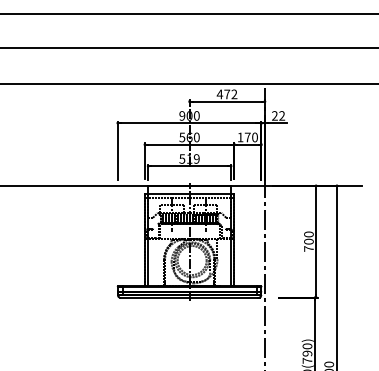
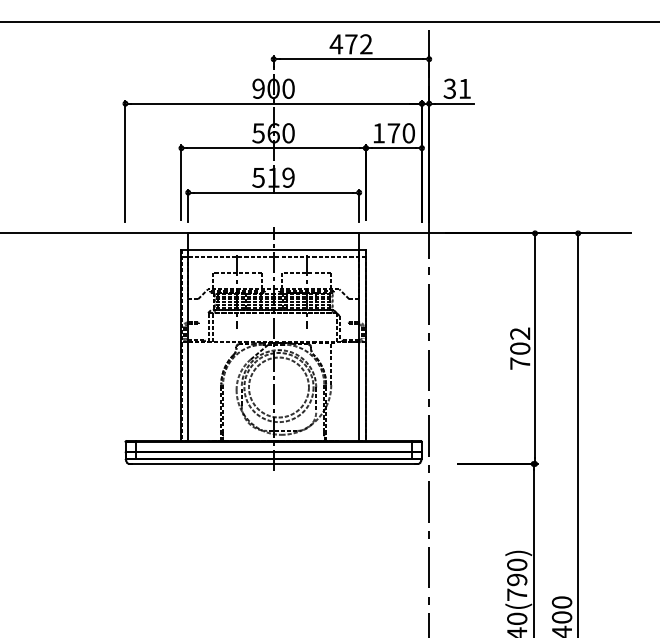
text: (278, 115) -> (457, 87), 22 -> 31
text: (308, 234) -> (519, 333), 700 -> 702

